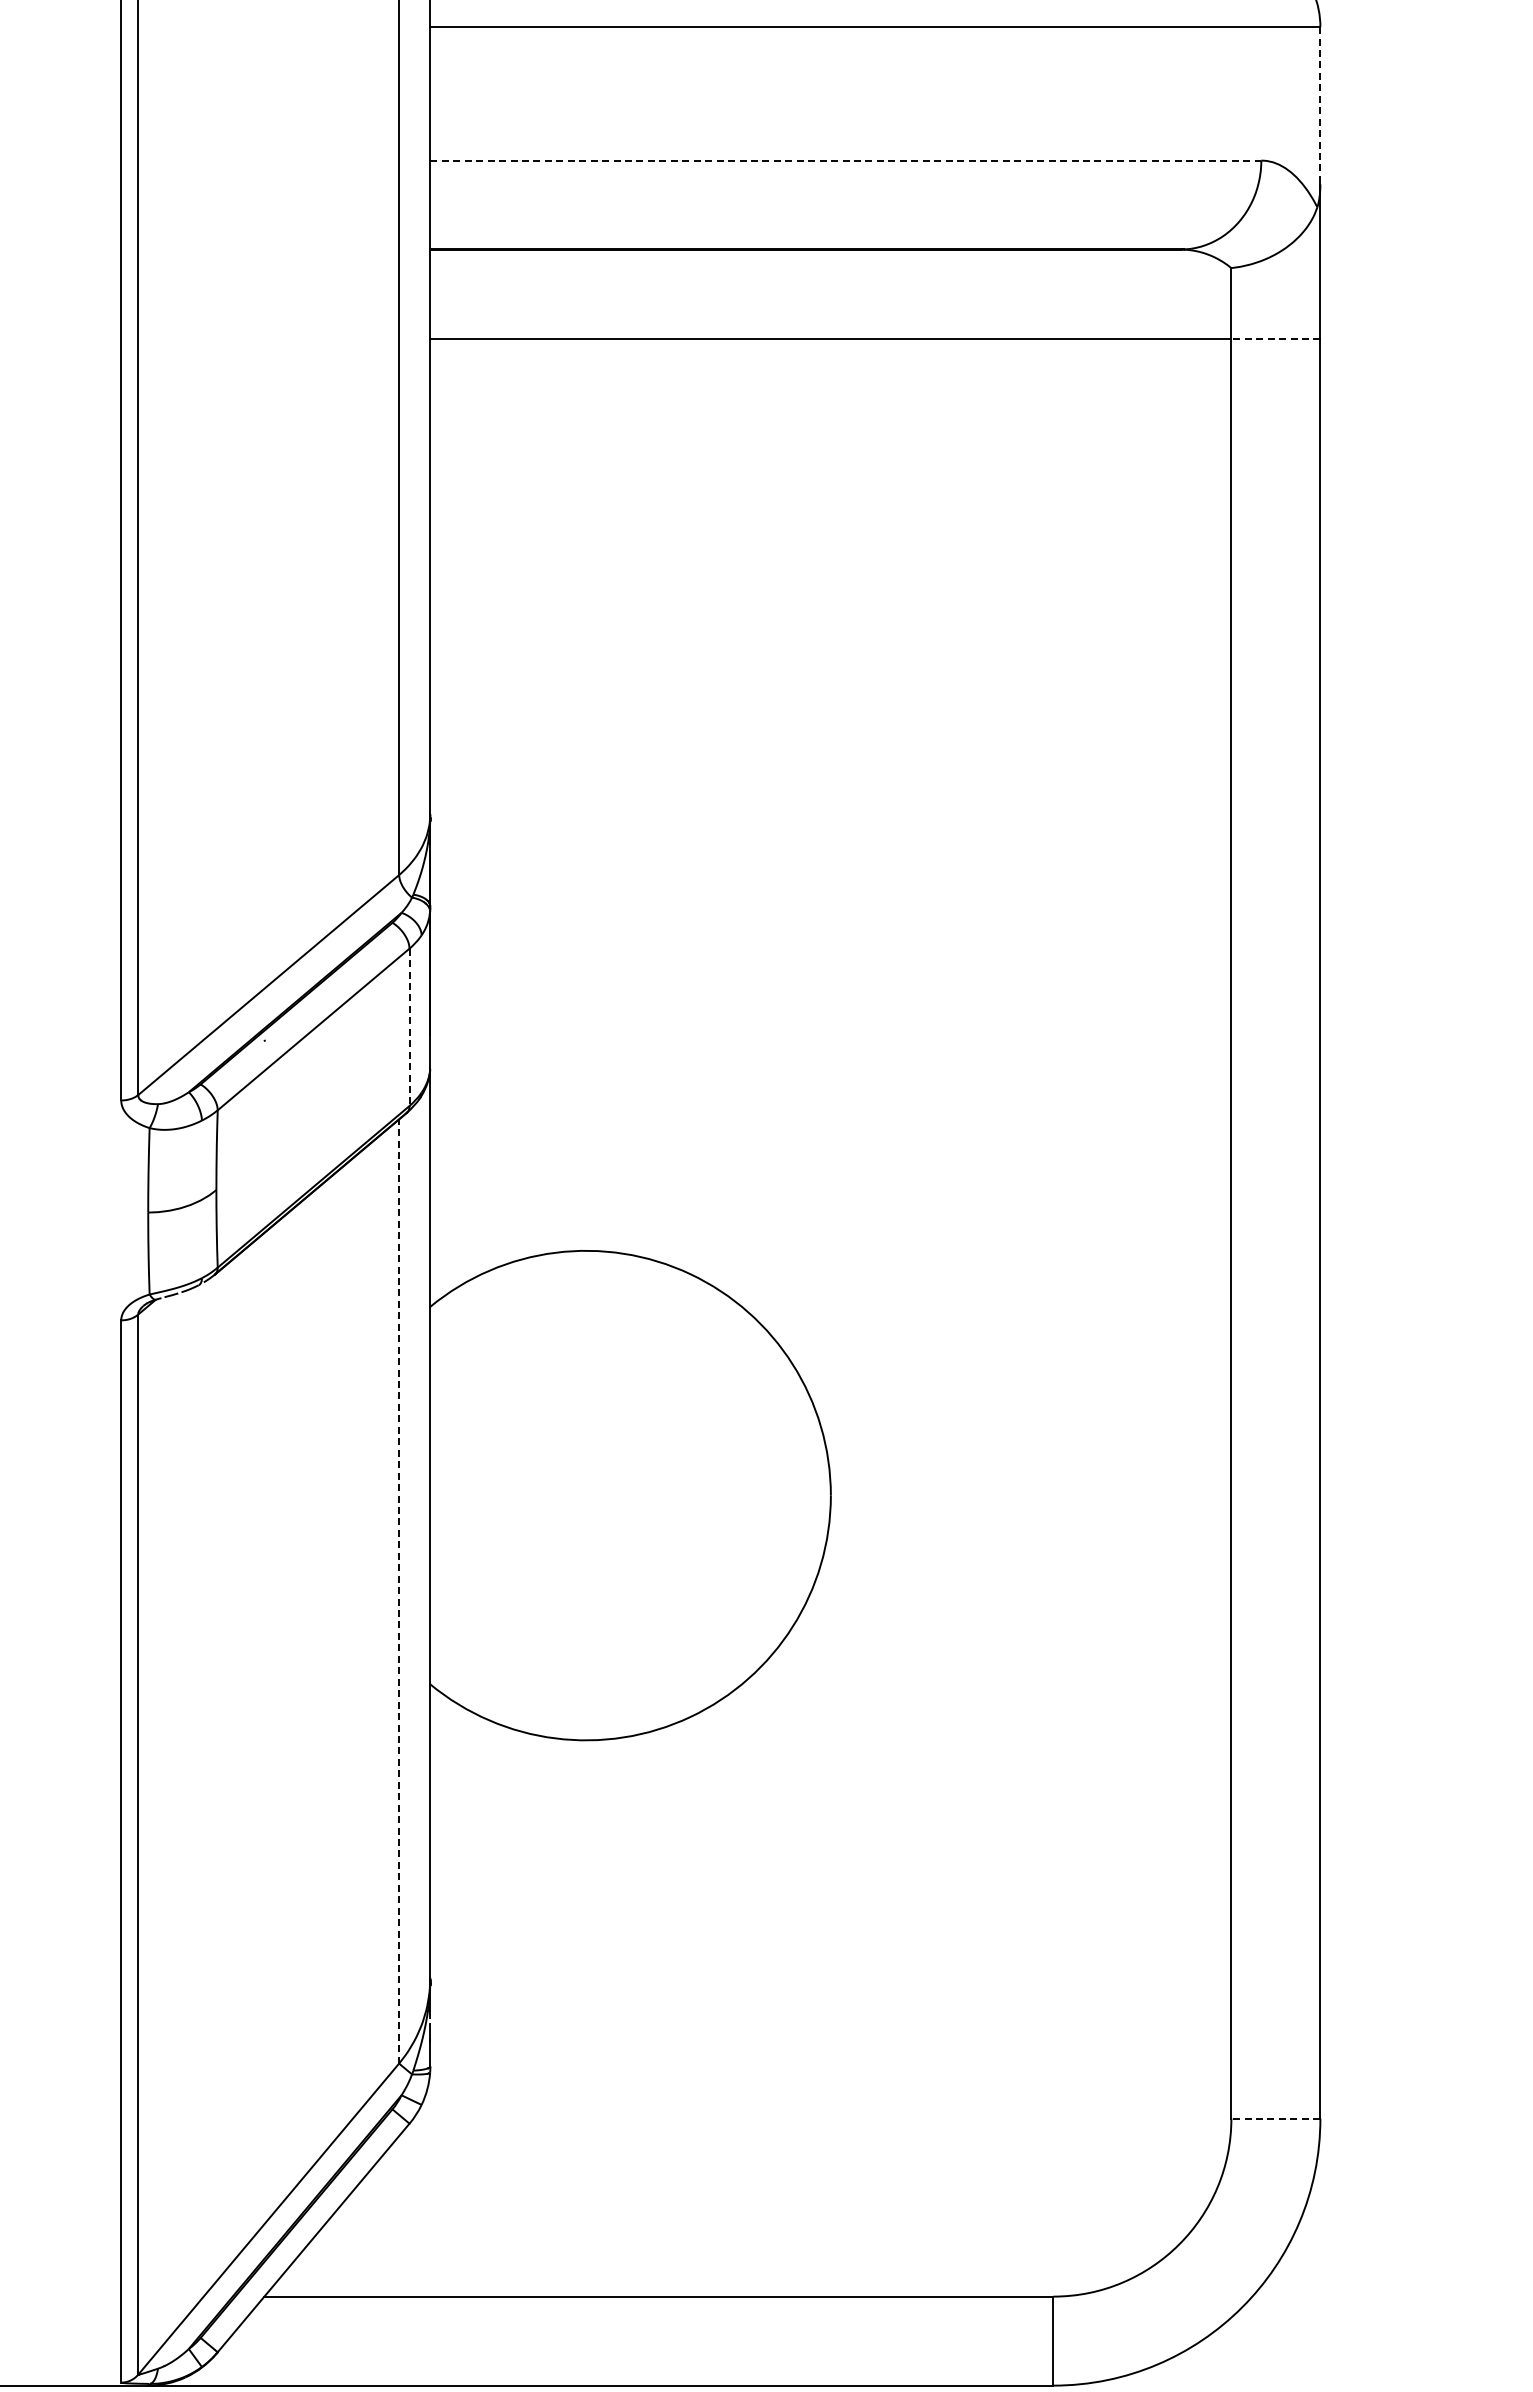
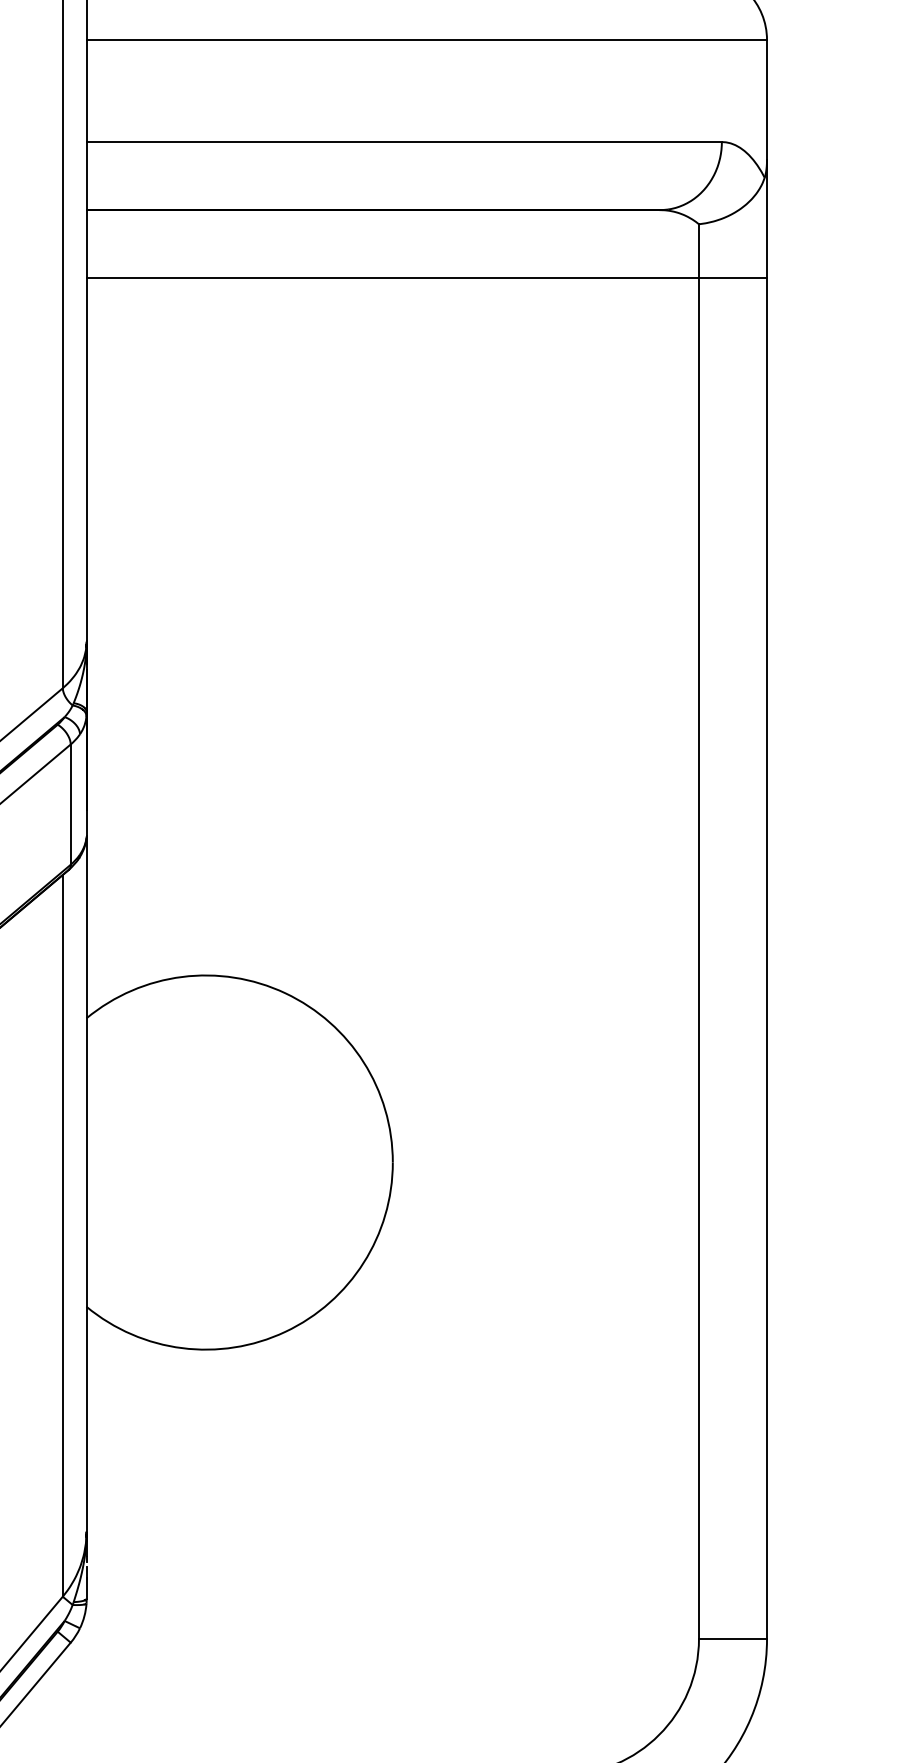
line: (1320, 105) -> (767, 99), dashed -> solid
line: (846, 160) -> (404, 142), dashed -> solid
line: (1275, 338) -> (732, 278), dashed -> solid
line: (409, 1027) -> (70, 804), dashed -> solid
line: (399, 1590) -> (63, 1235), dashed -> solid
line: (1275, 2118) -> (732, 1638), dashed -> solid

